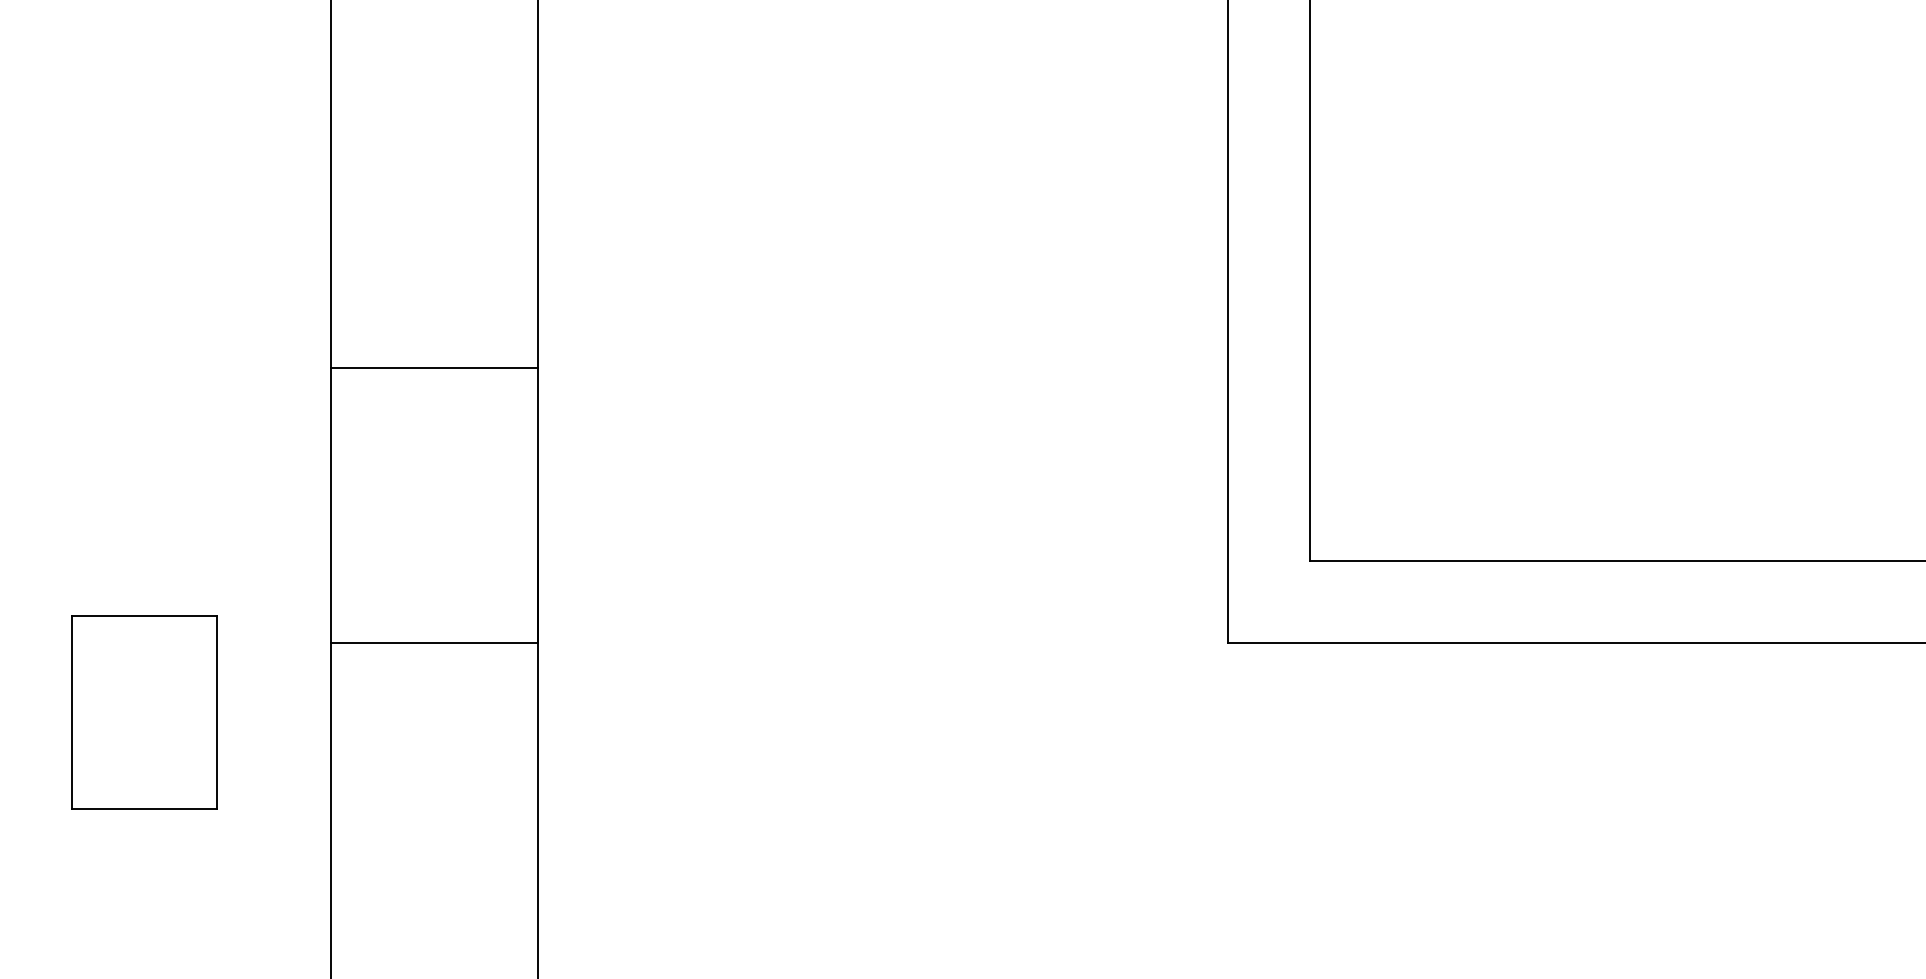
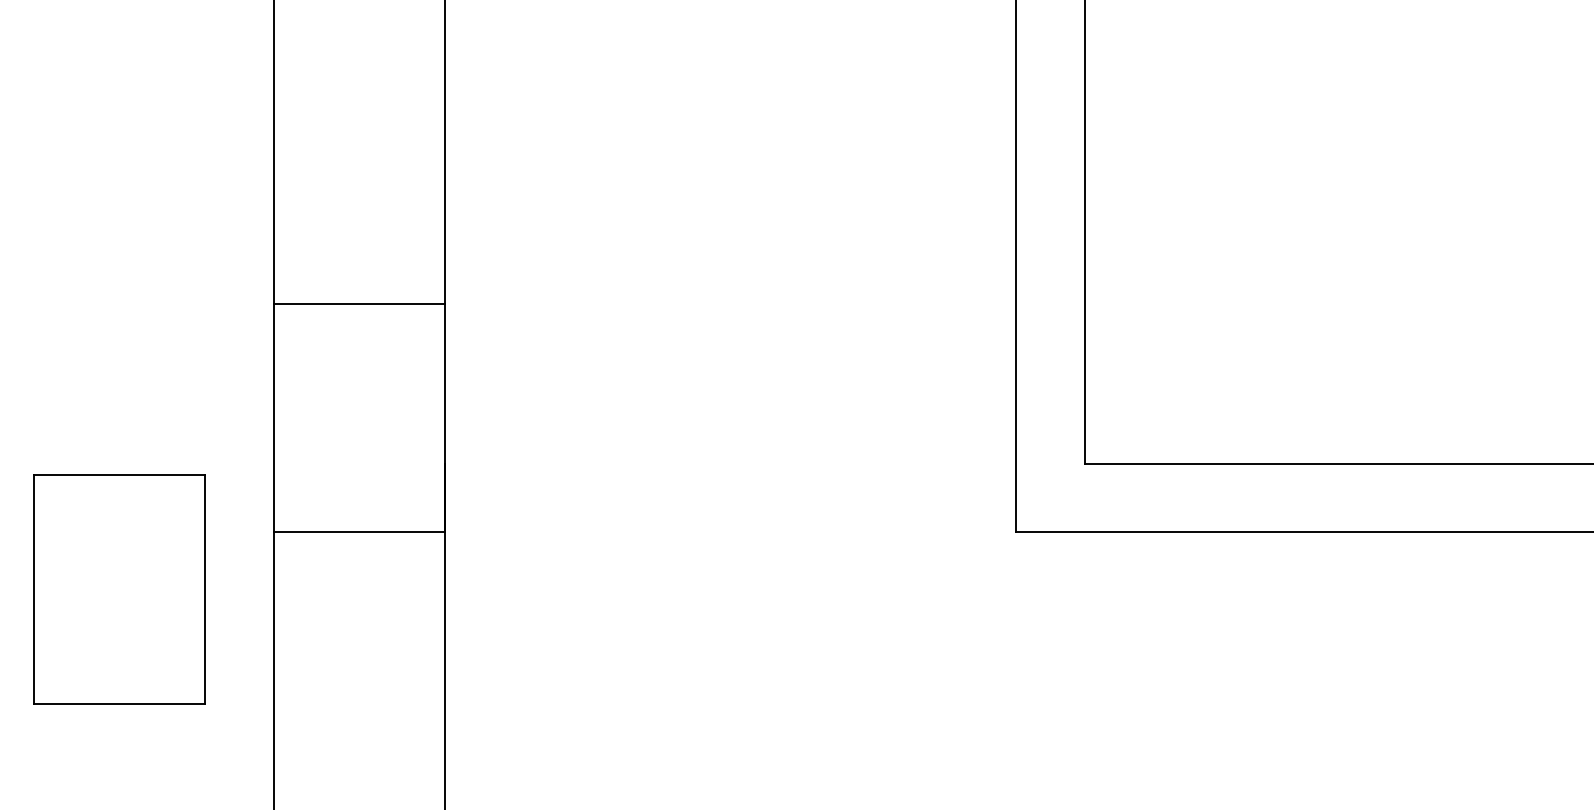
part: (144, 711) -> (119, 588), size x1.43

